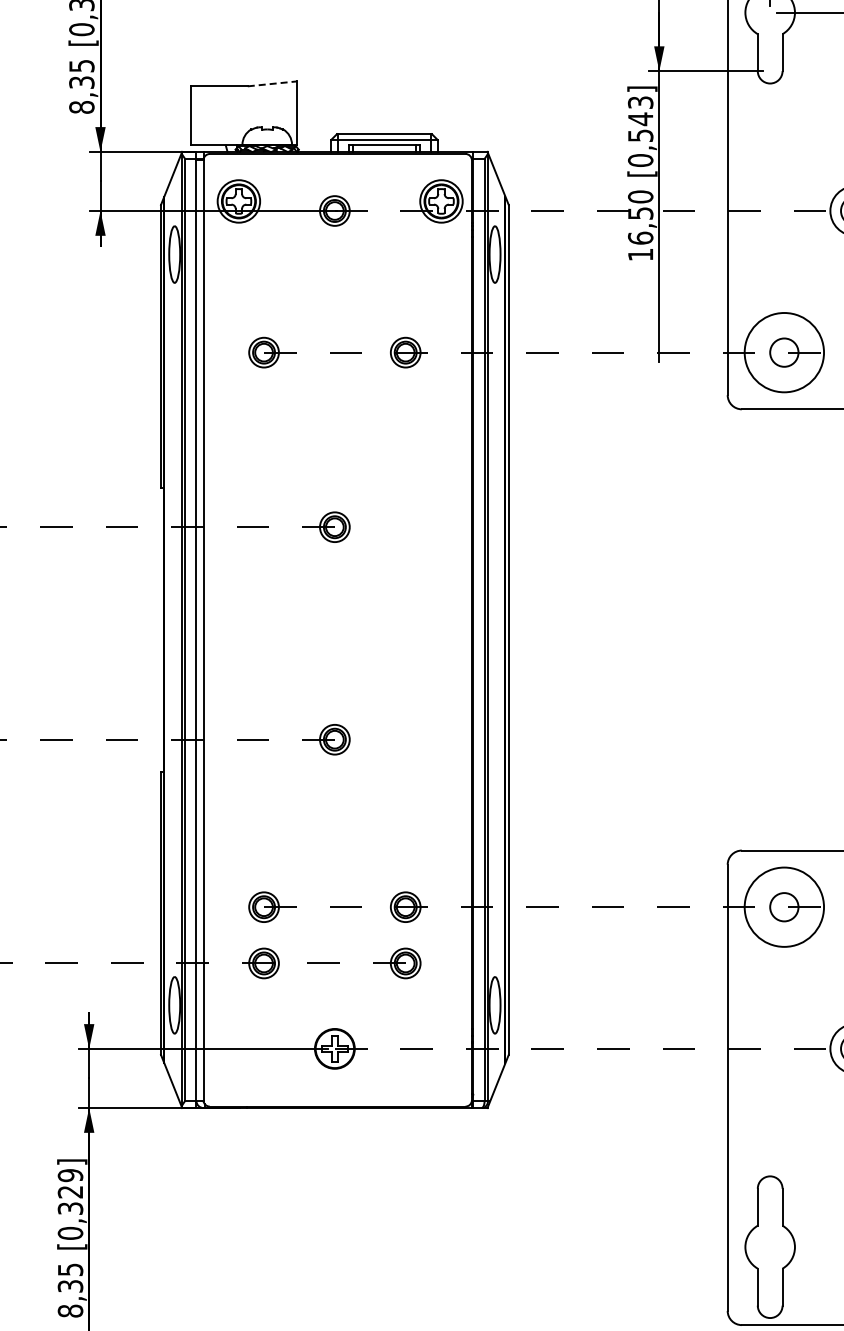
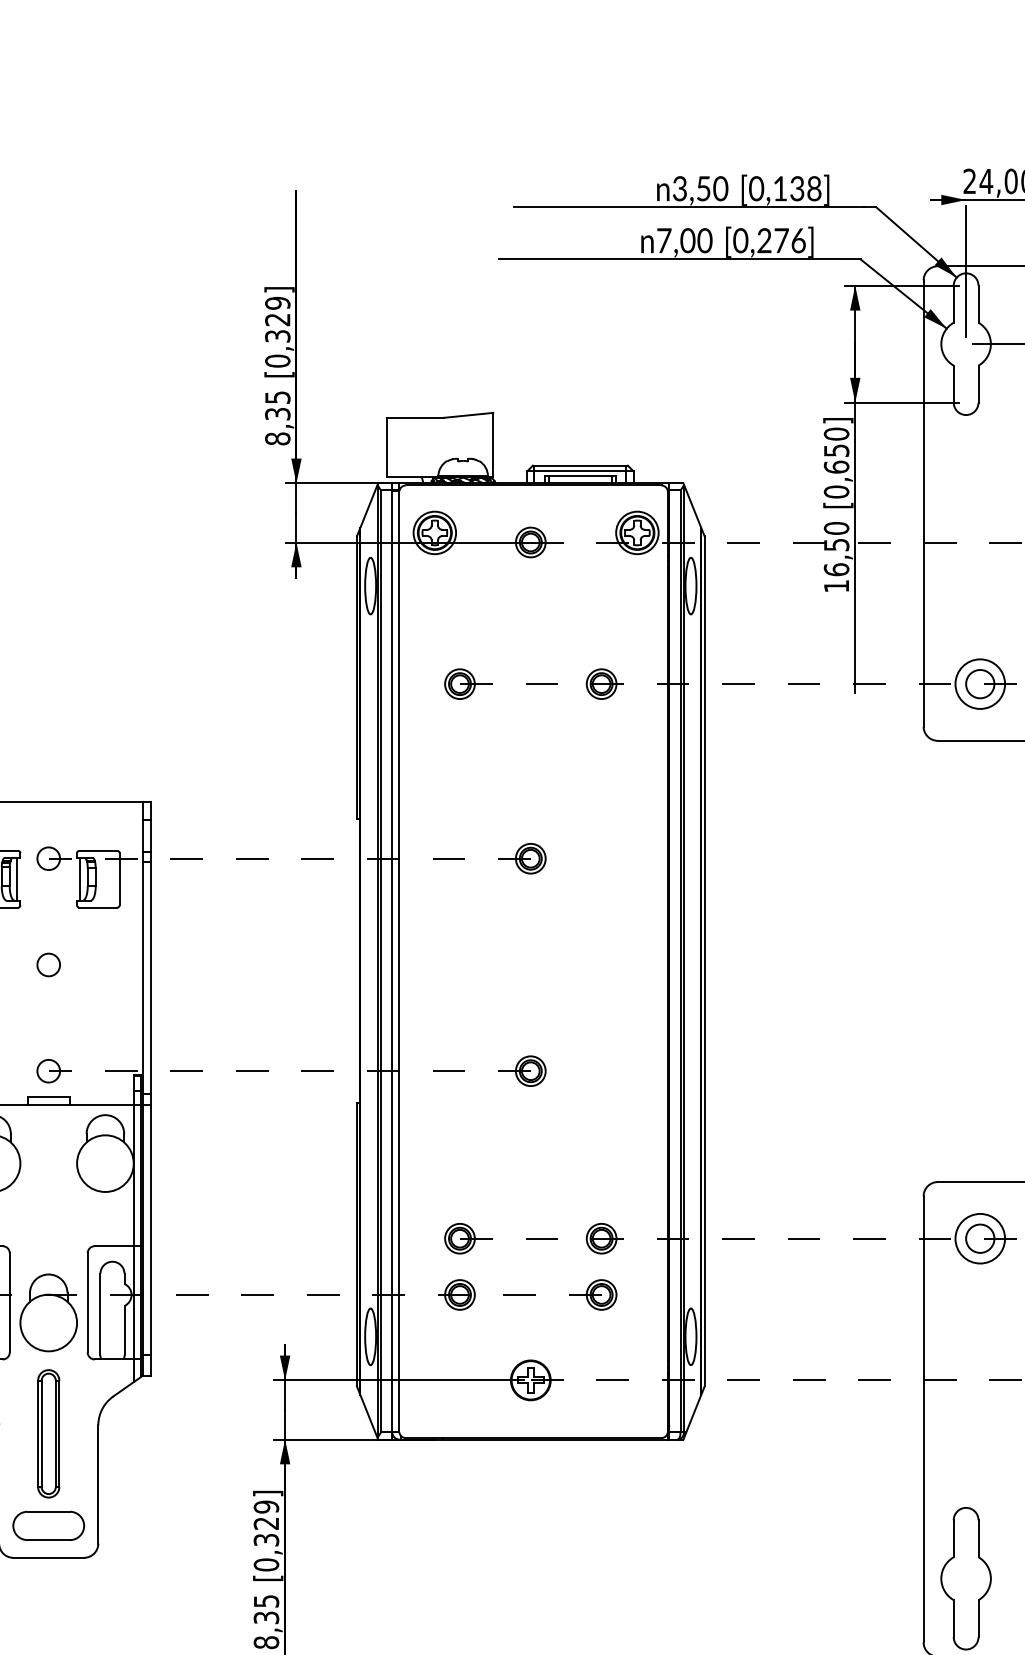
line: (272, 84) -> (468, 415), dashed -> solid
text: (640, 119) -> (836, 450), [0,543] -> [0,650]
circle: (784, 352) -> (980, 683), size x0.62
circle: (784, 907) -> (980, 1238), size x0.62

